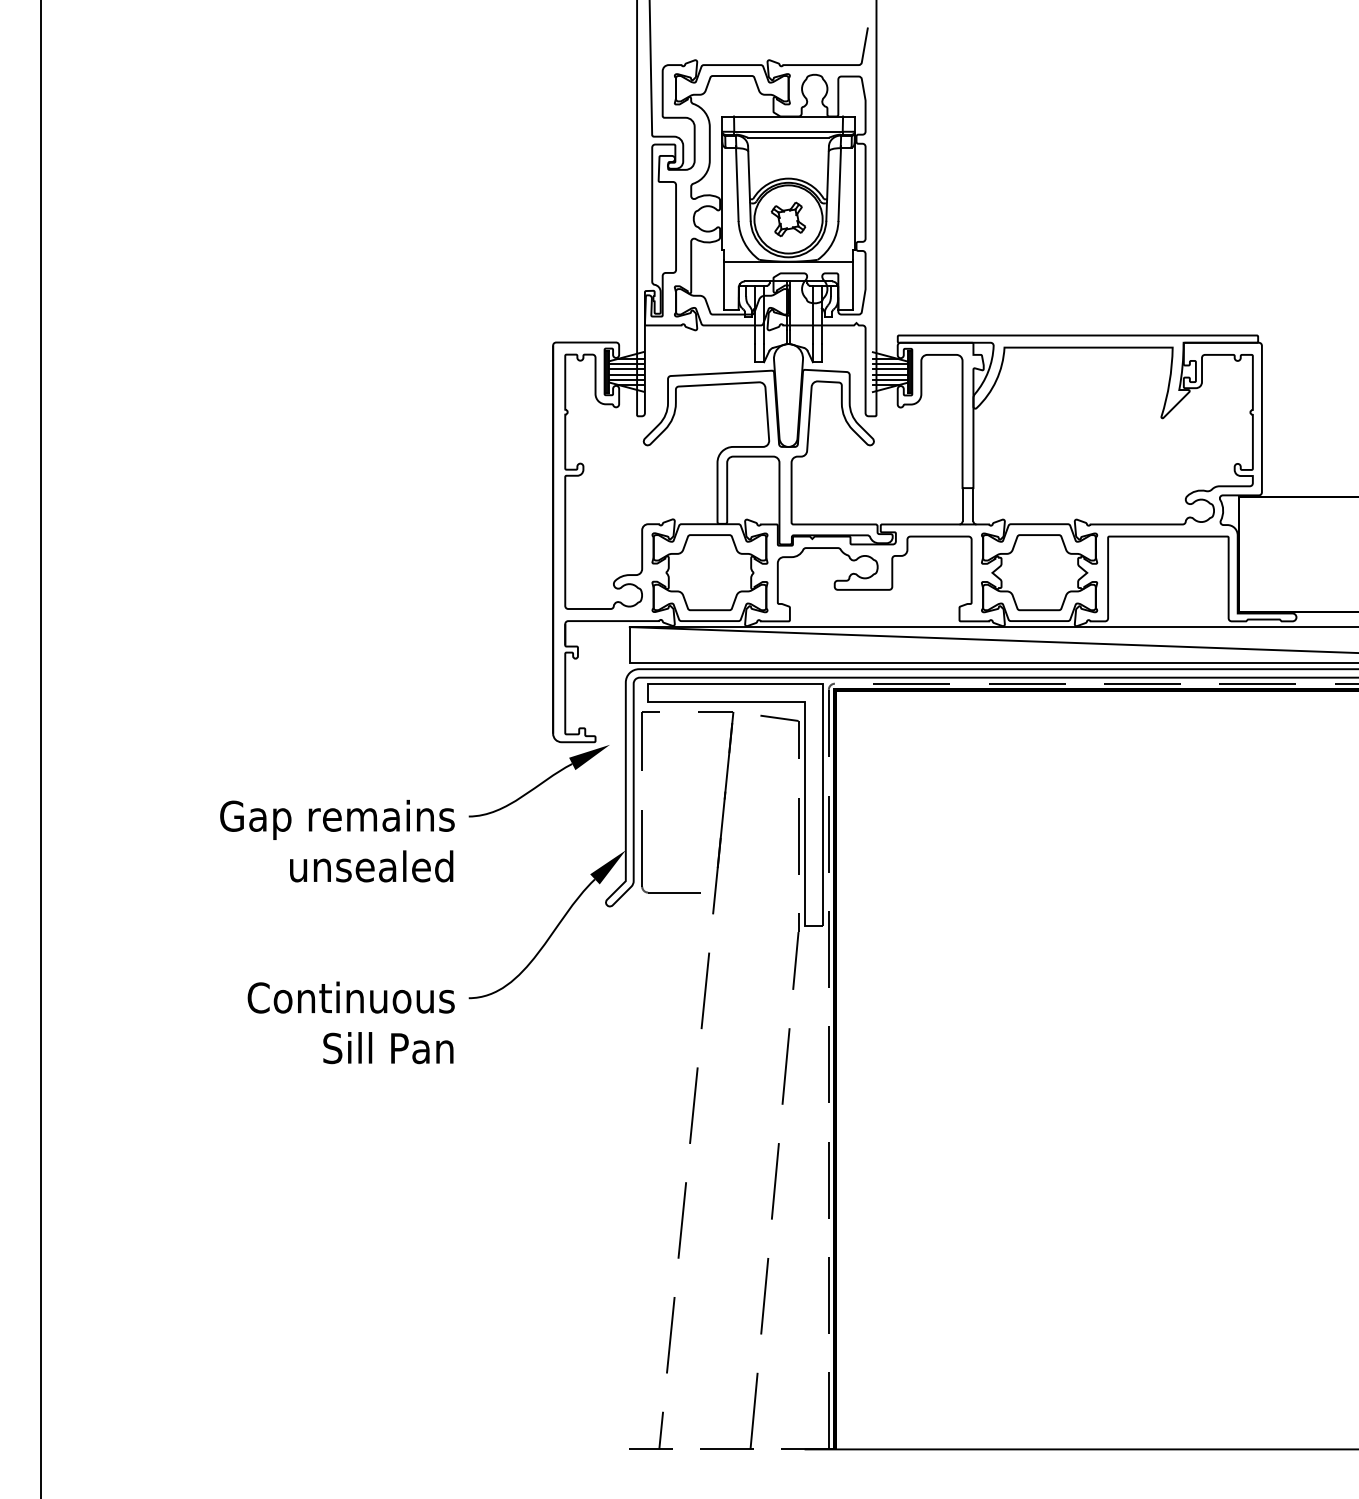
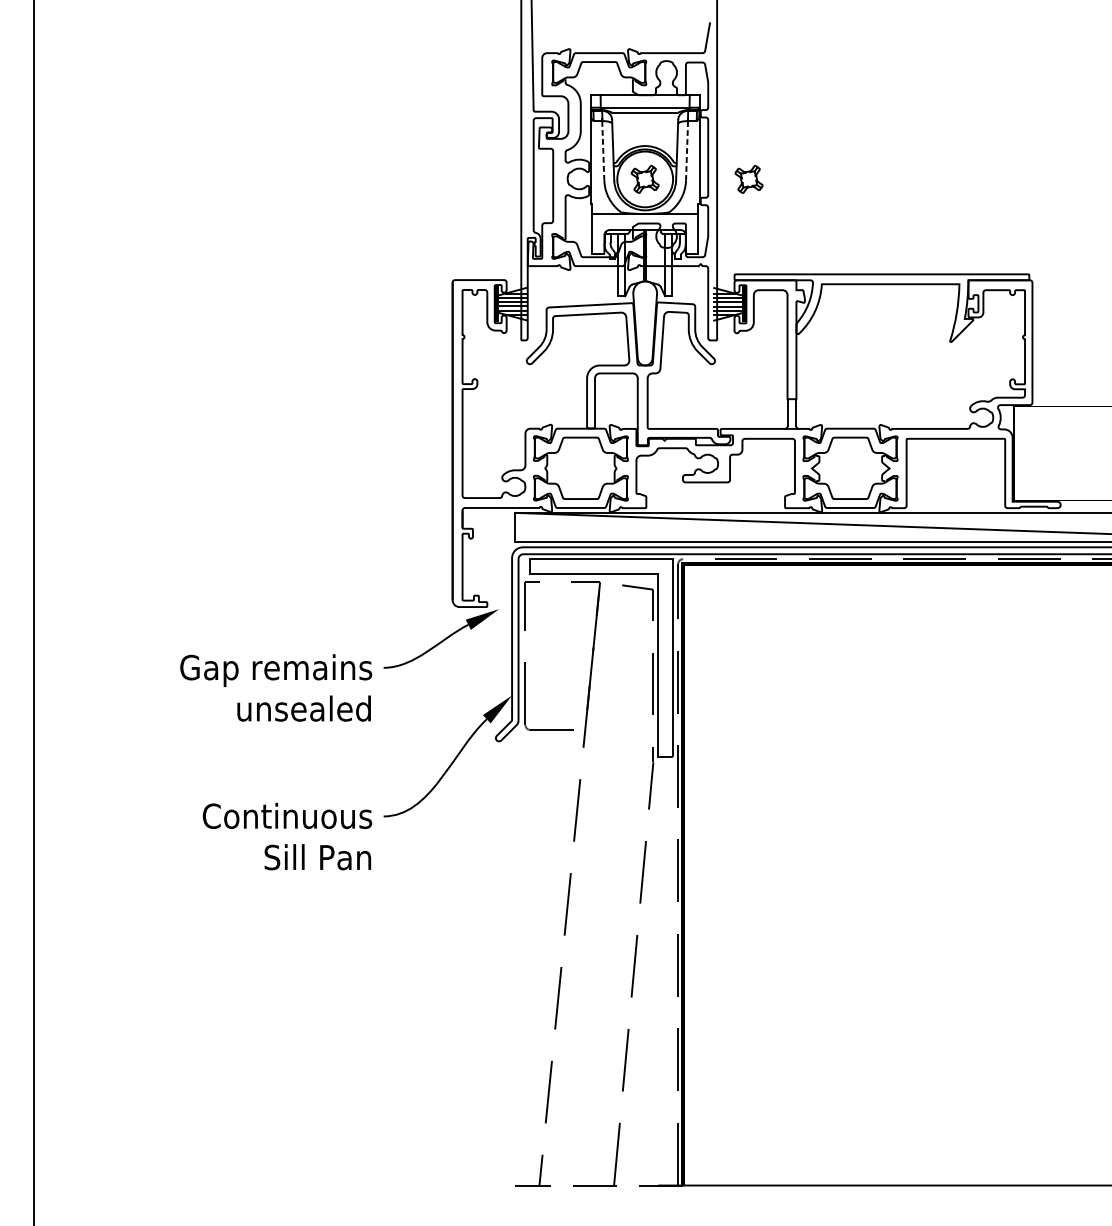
line: (737, 184) -> (603, 150), solid -> dashed
line: (839, 185) -> (686, 151), solid -> dashed
part: (915, 219) -> (749, 179), added

